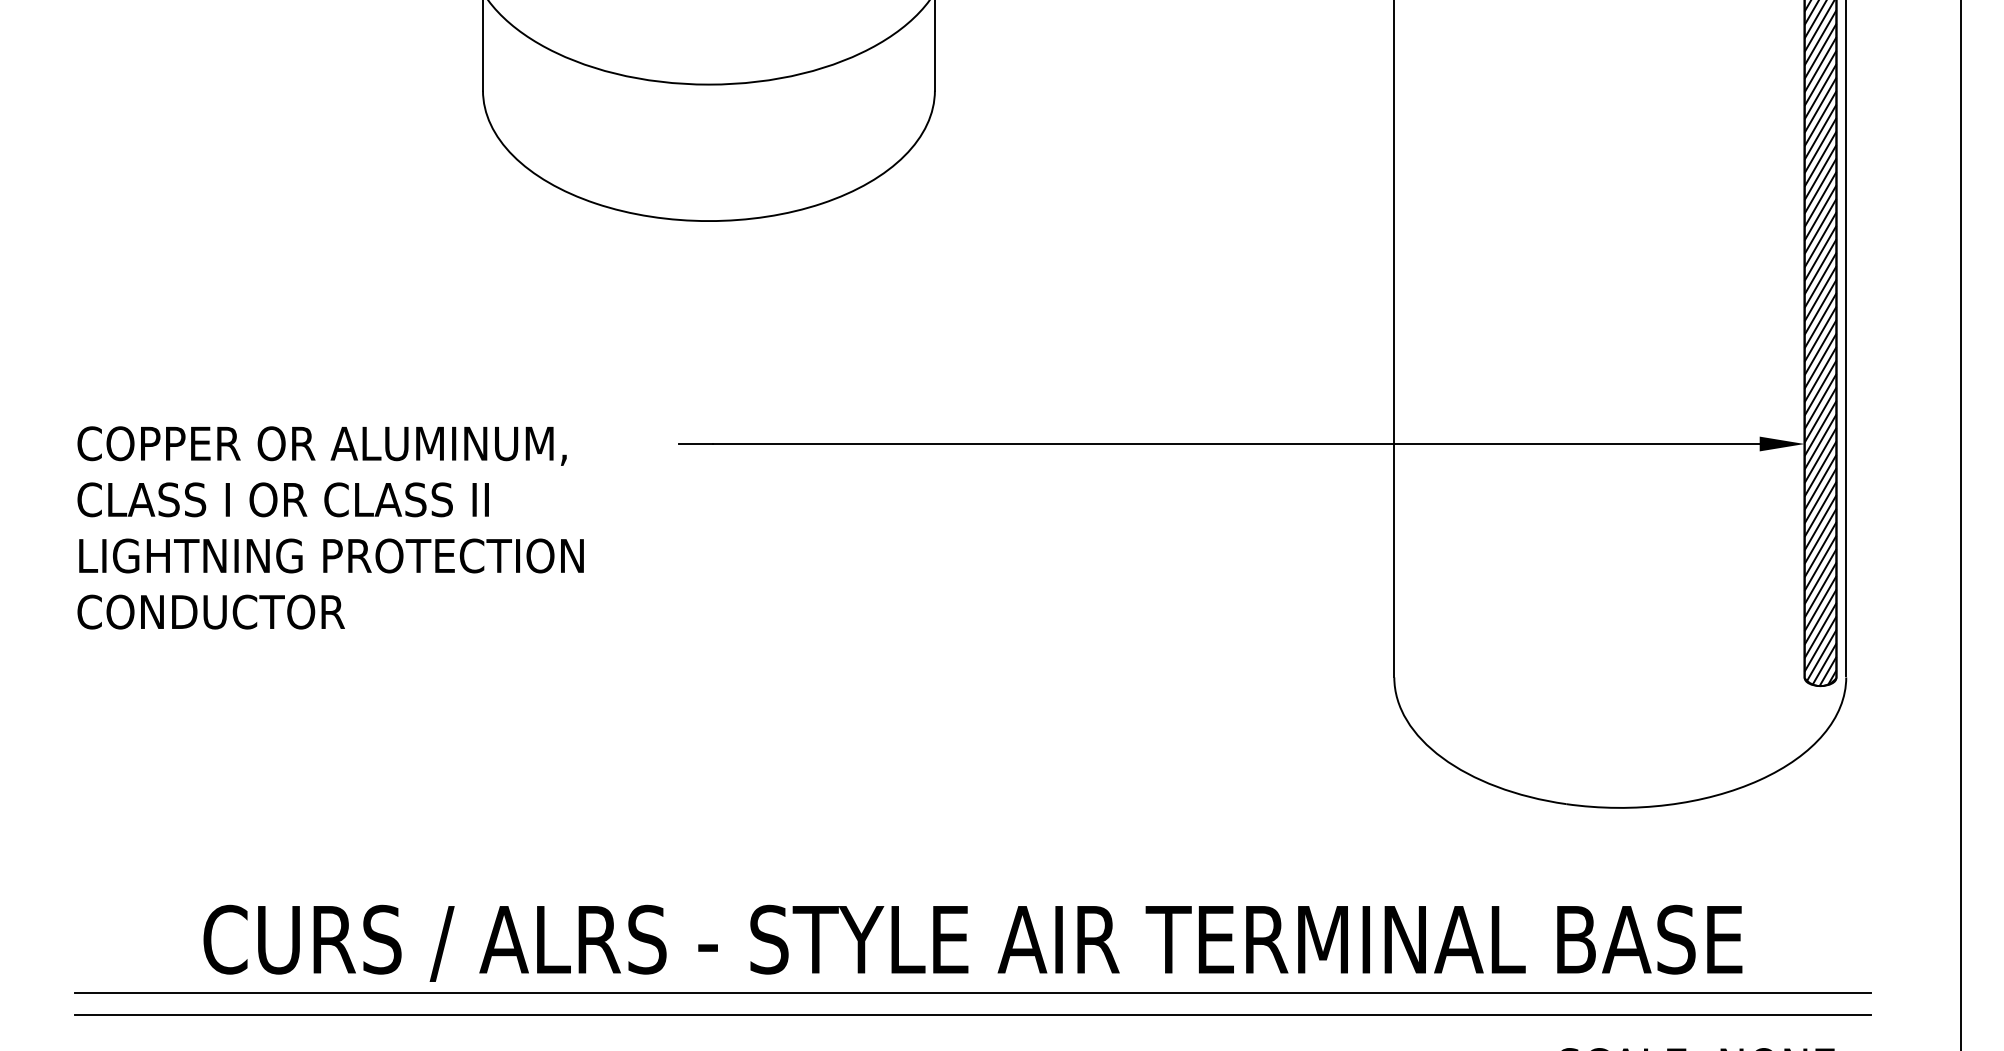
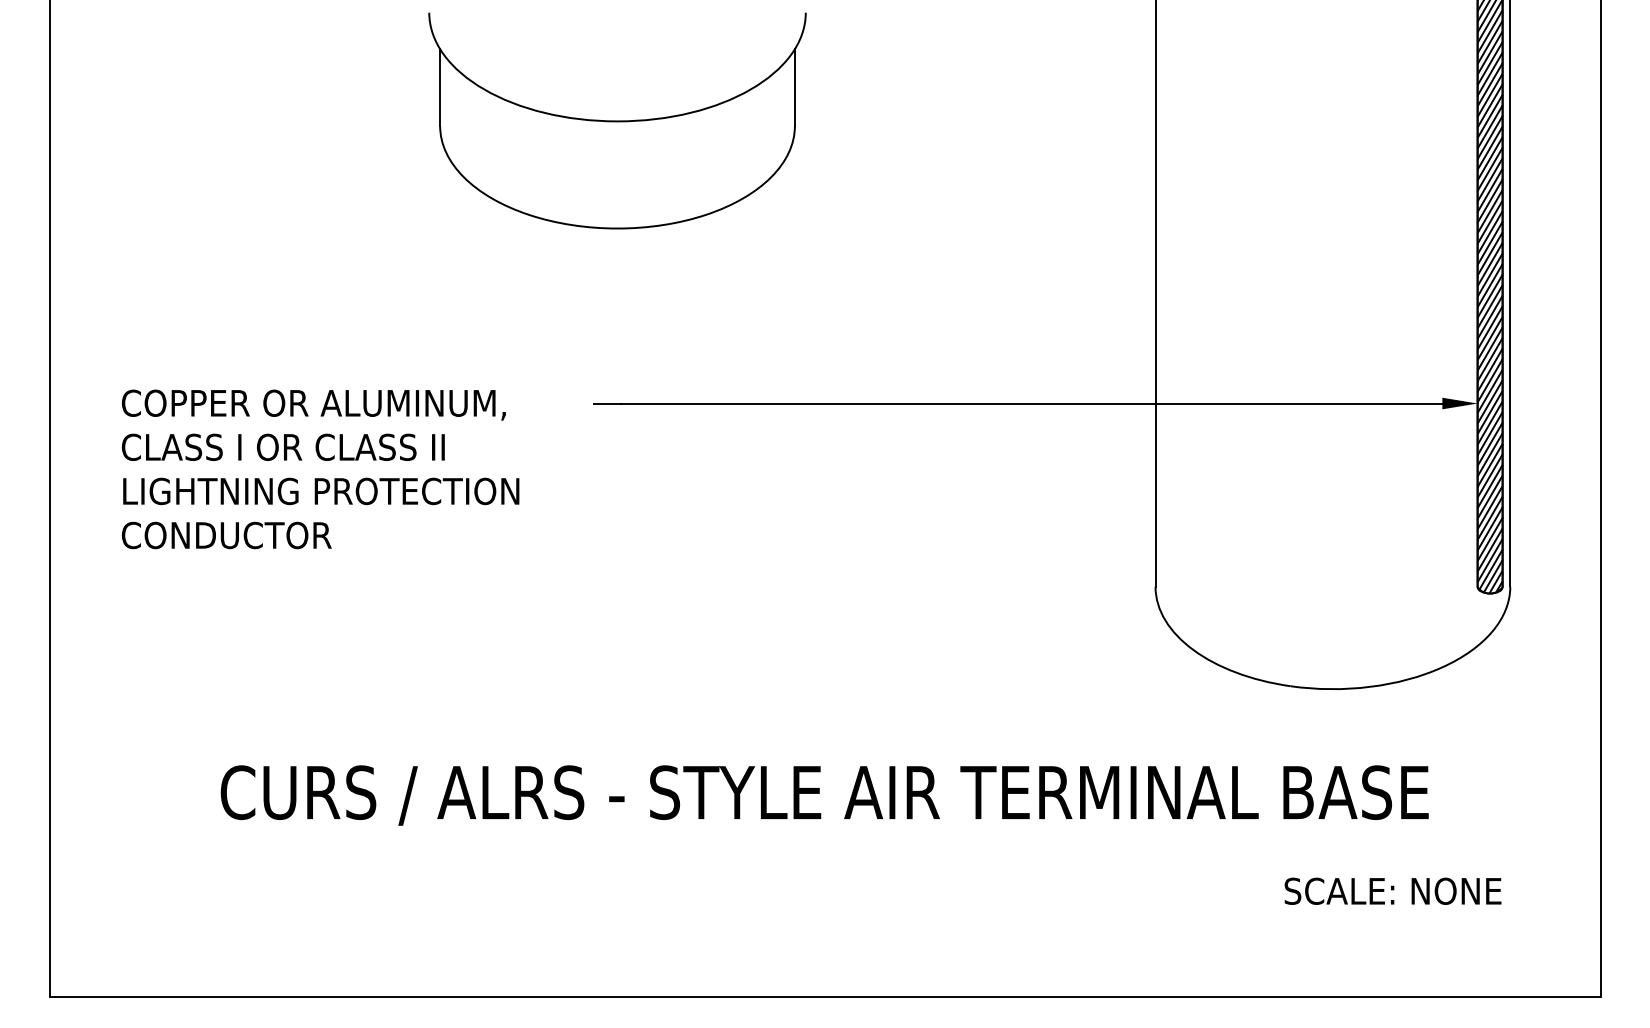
line: (972, 993) -> (824, 834), removed
line: (972, 1014) -> (824, 851), removed

